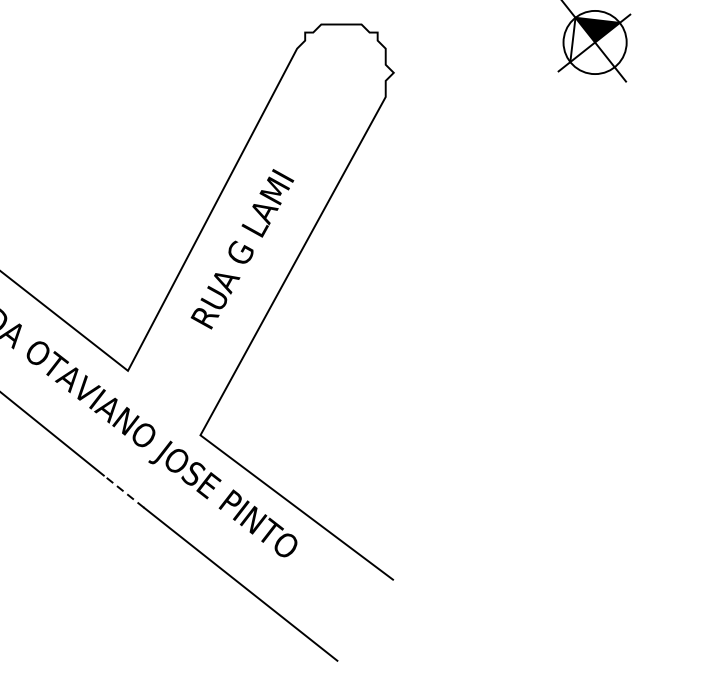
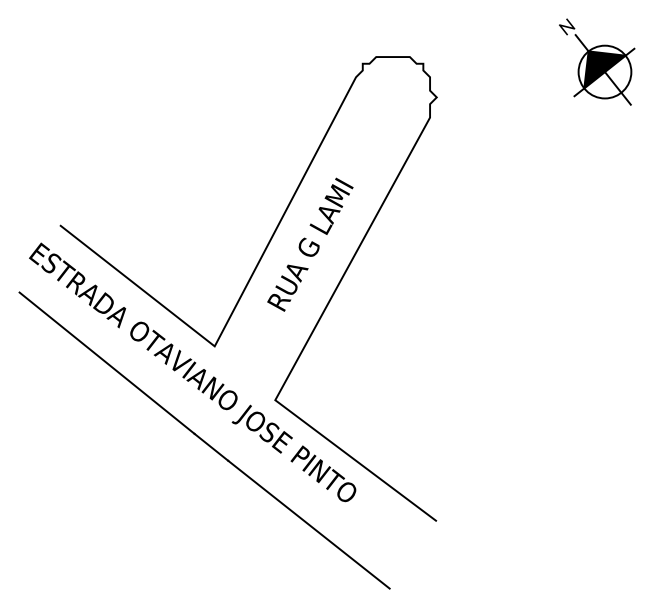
fill: (582, 39) -> (594, 69), added
line: (124, 491) -> (211, 447), dashed -> solid

